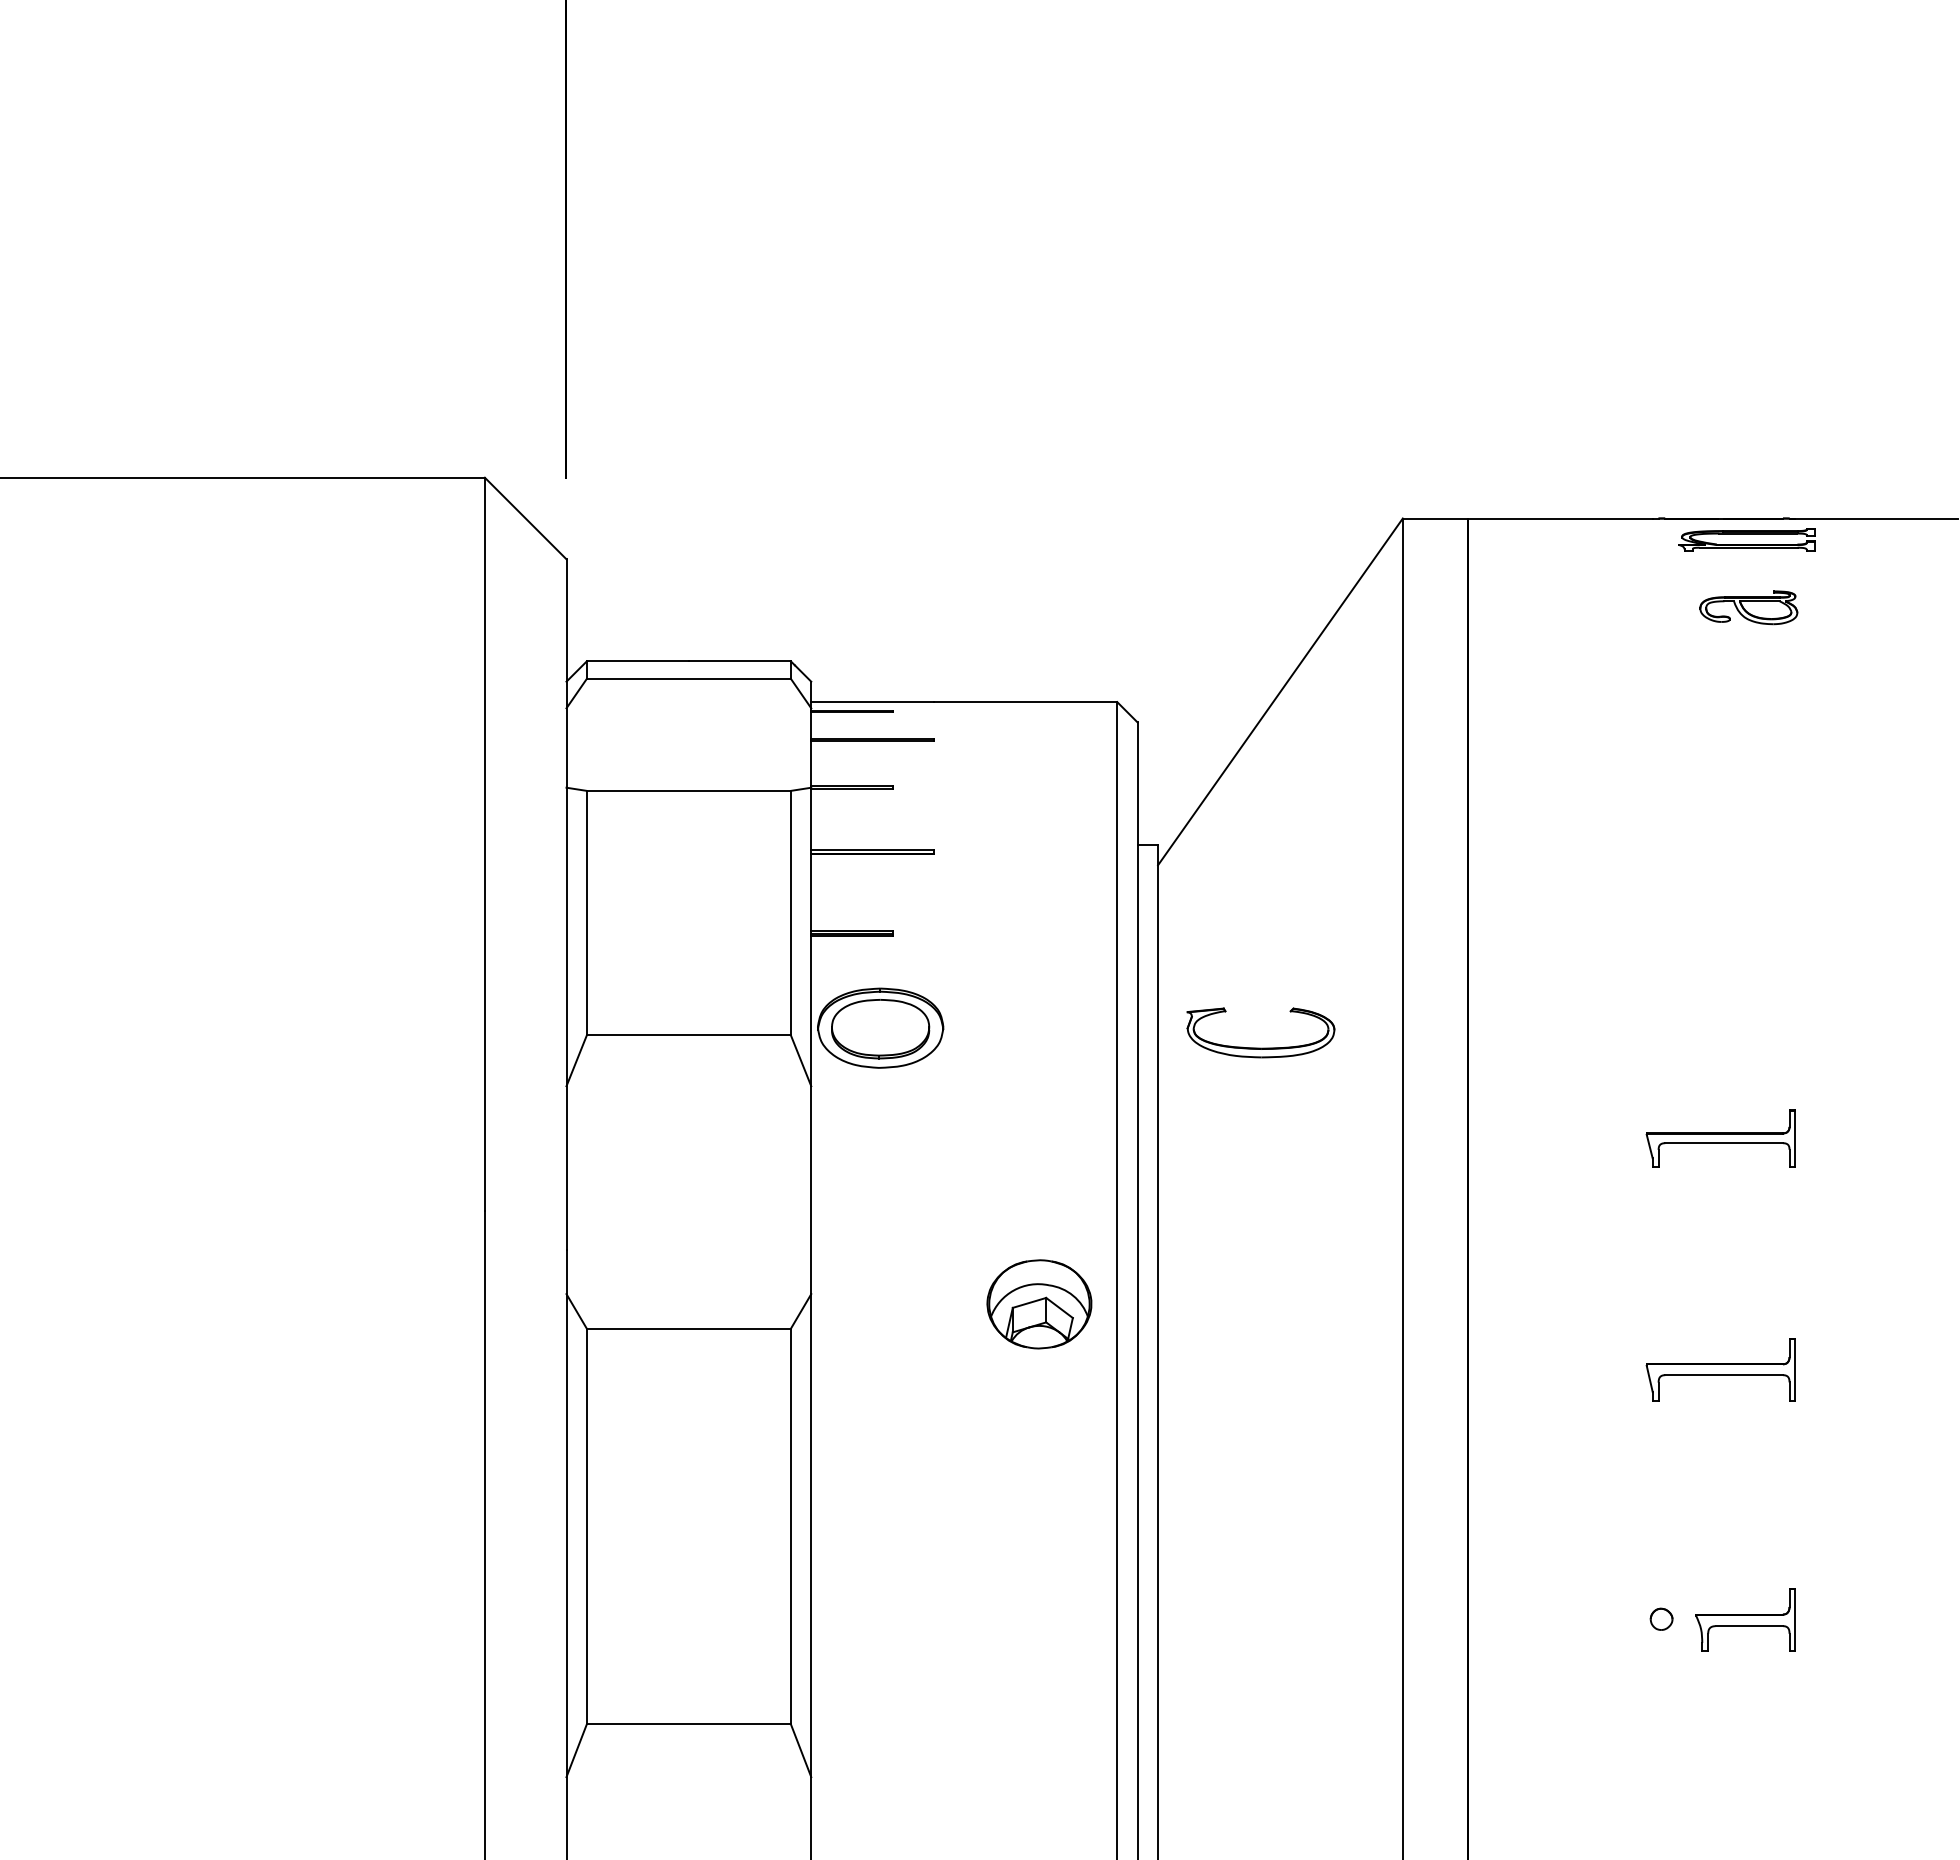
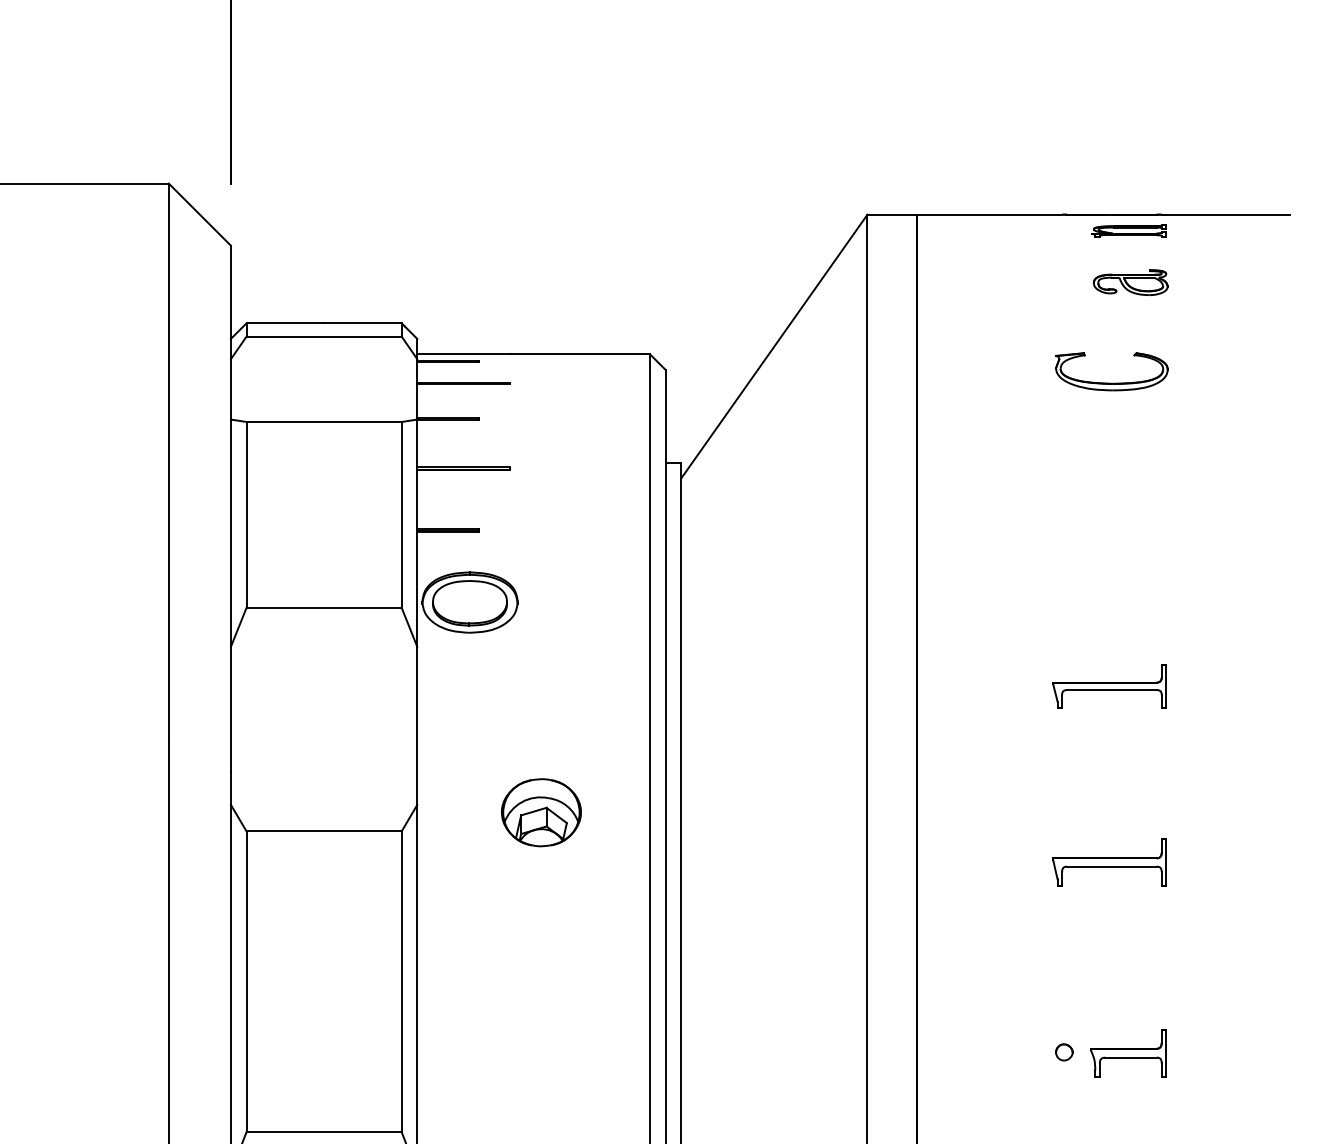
part: (1746, 539) -> (1128, 230), size x0.71
part: (1260, 1047) -> (1111, 382), moved
part: (1039, 1304) -> (541, 812), moved

